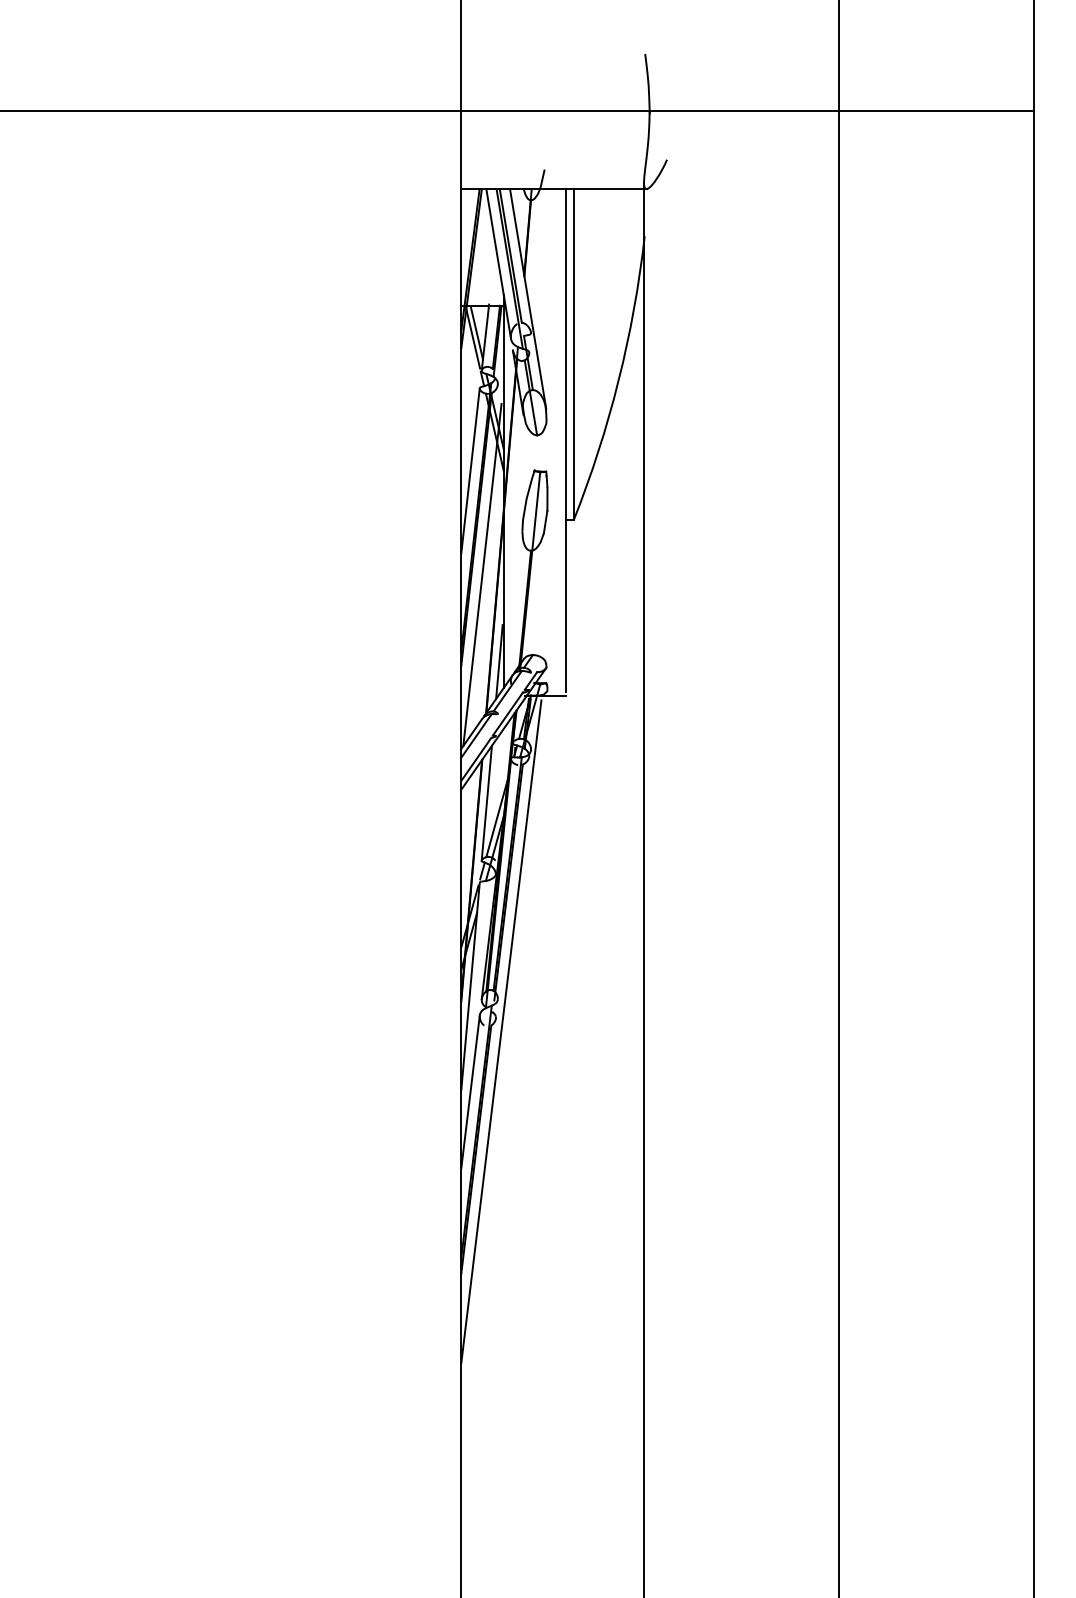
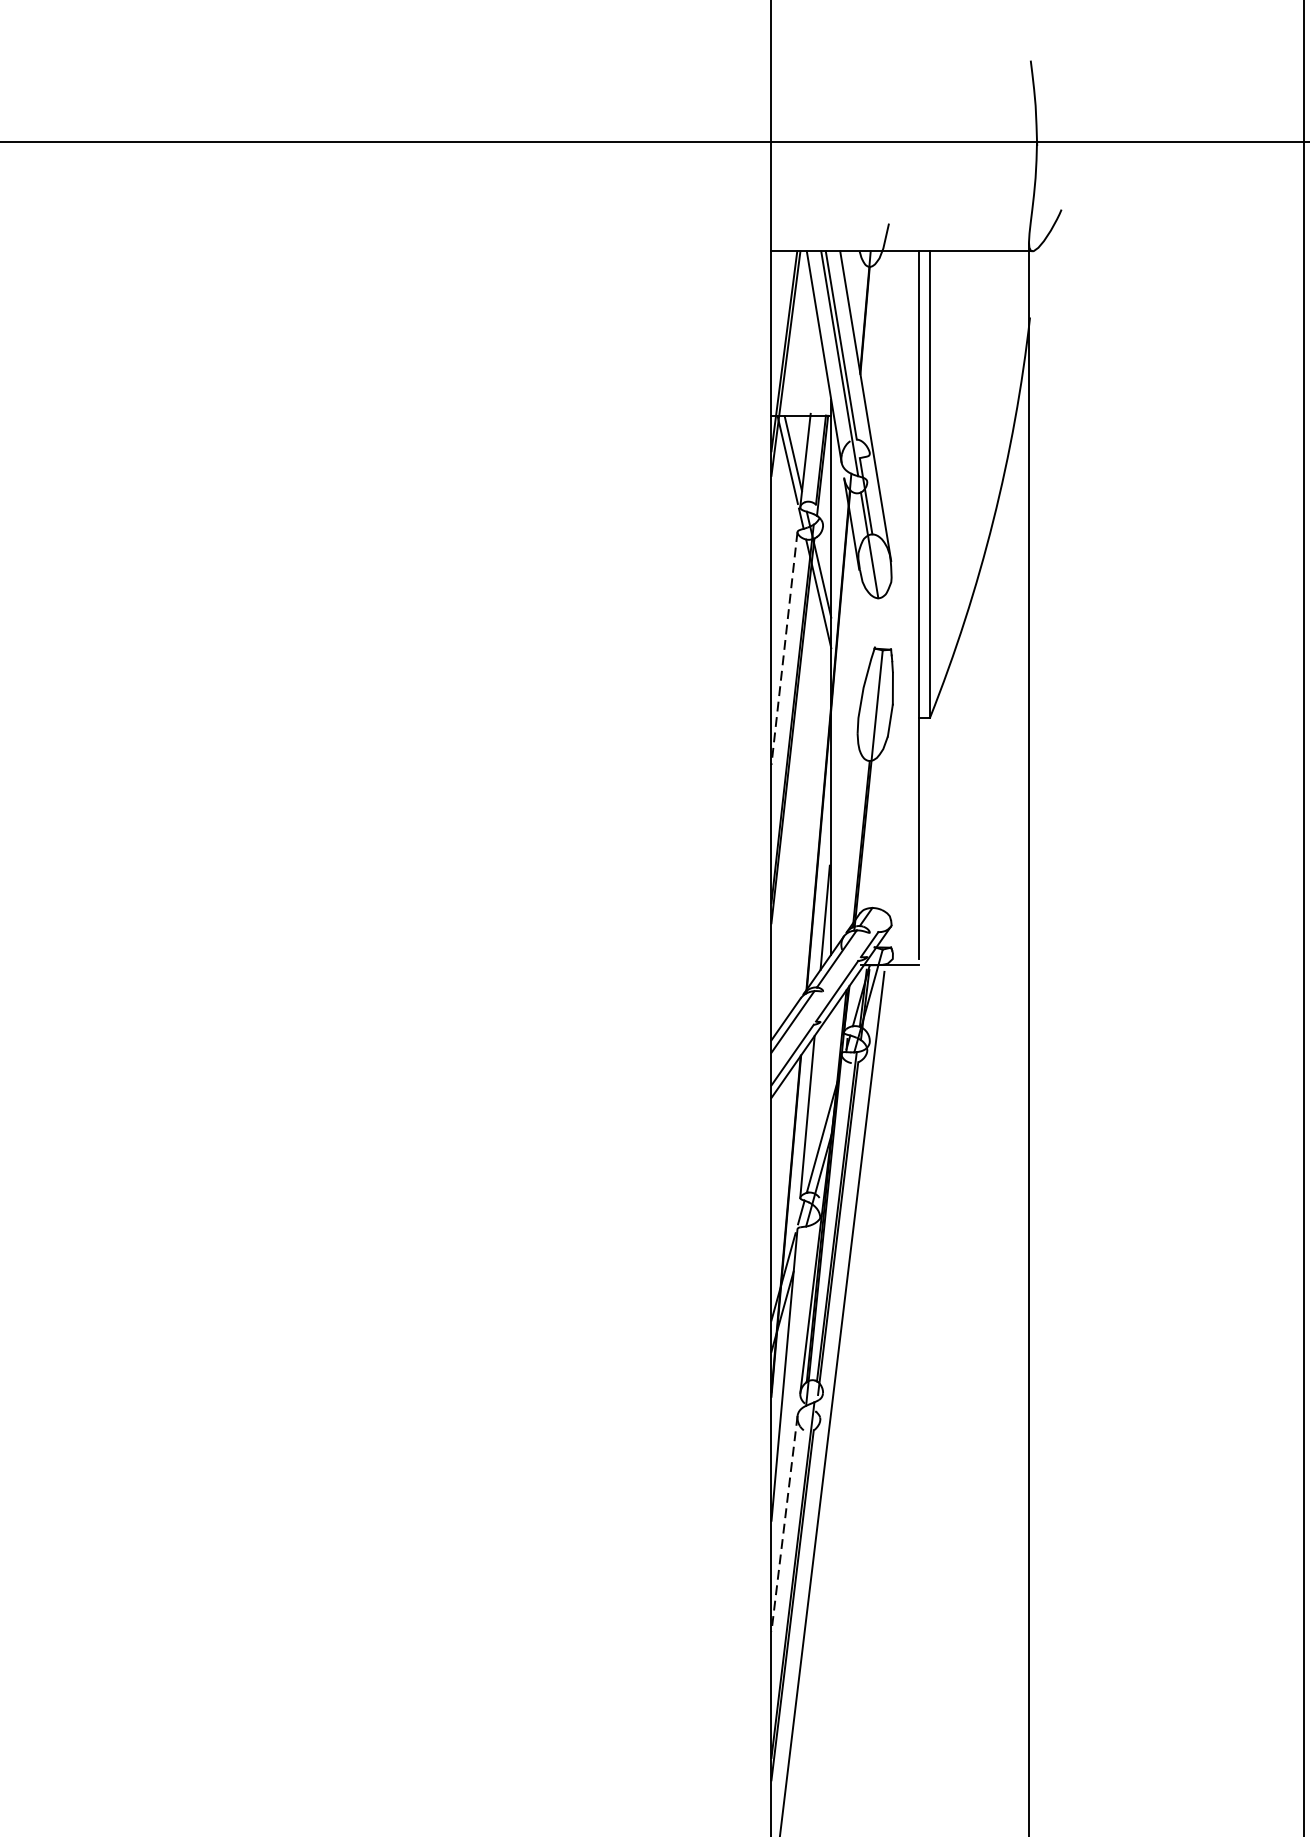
line: (470, 471) -> (784, 649), solid -> dashed
line: (482, 574) -> (801, 794), removed
line: (470, 1092) -> (784, 1524), solid -> dashed

